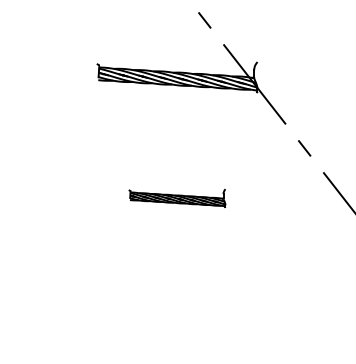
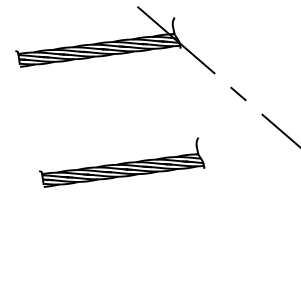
part: (177, 198) -> (121, 168), size x1.67

